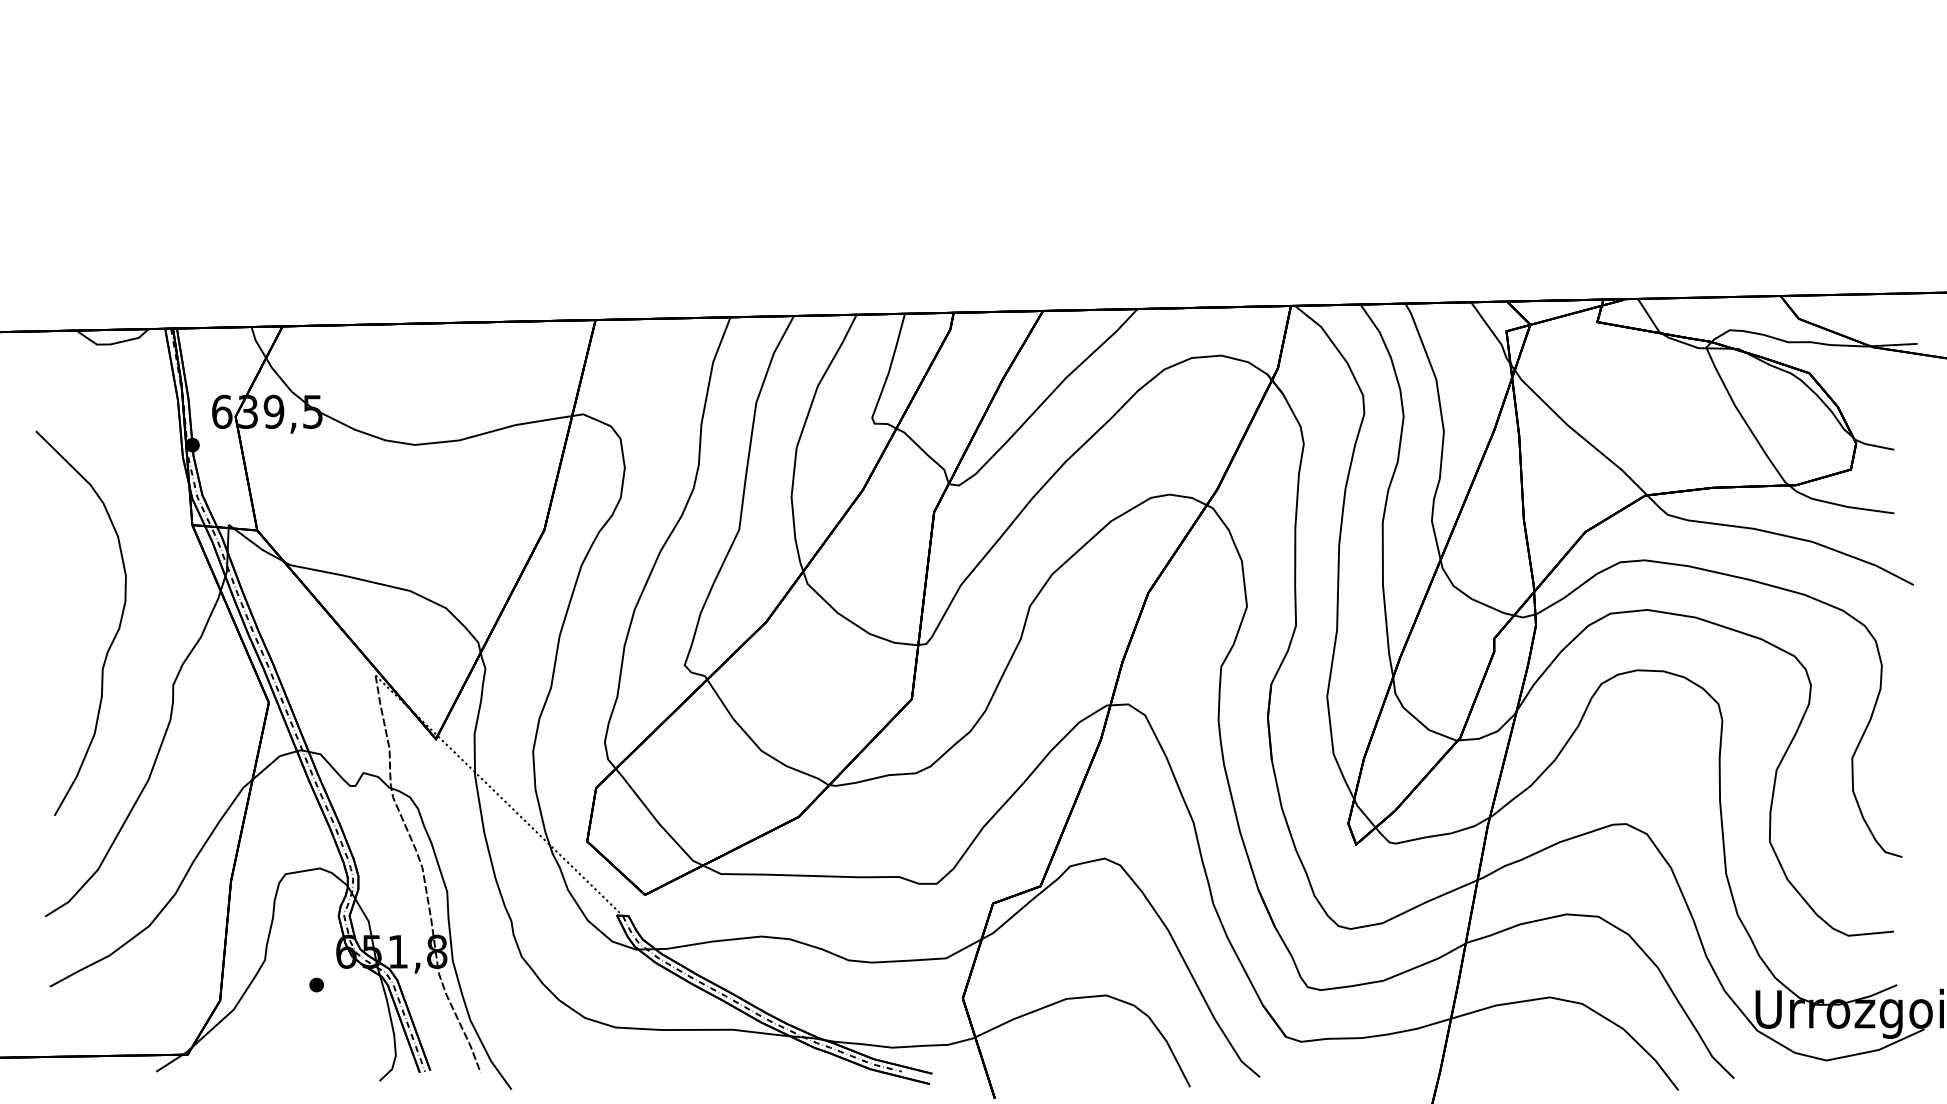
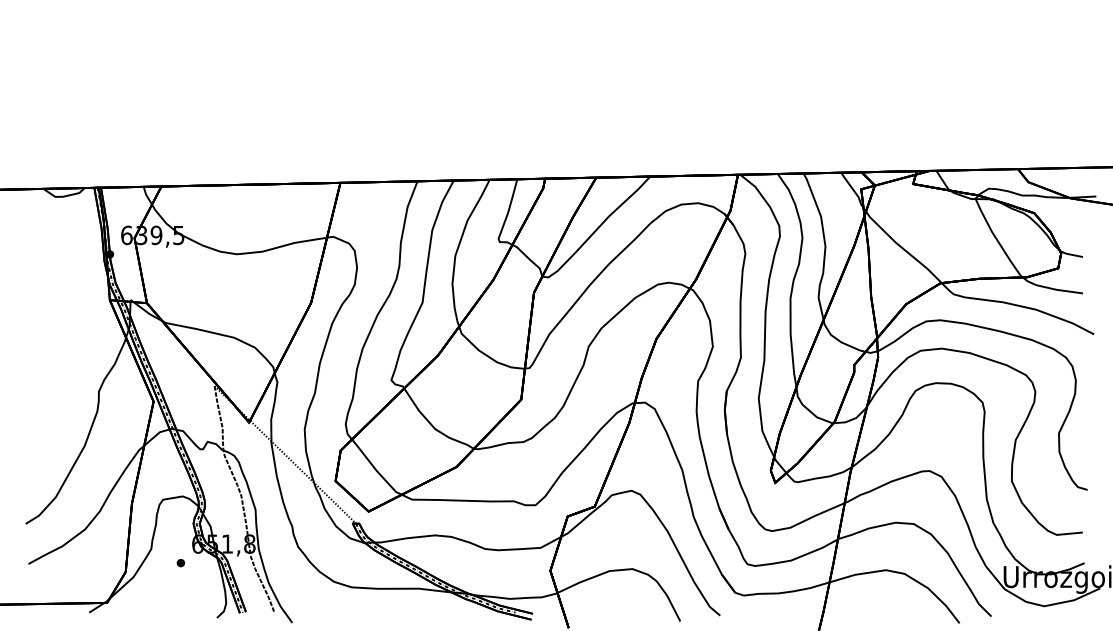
curve: (113, 637) -> (64, 364), removed

